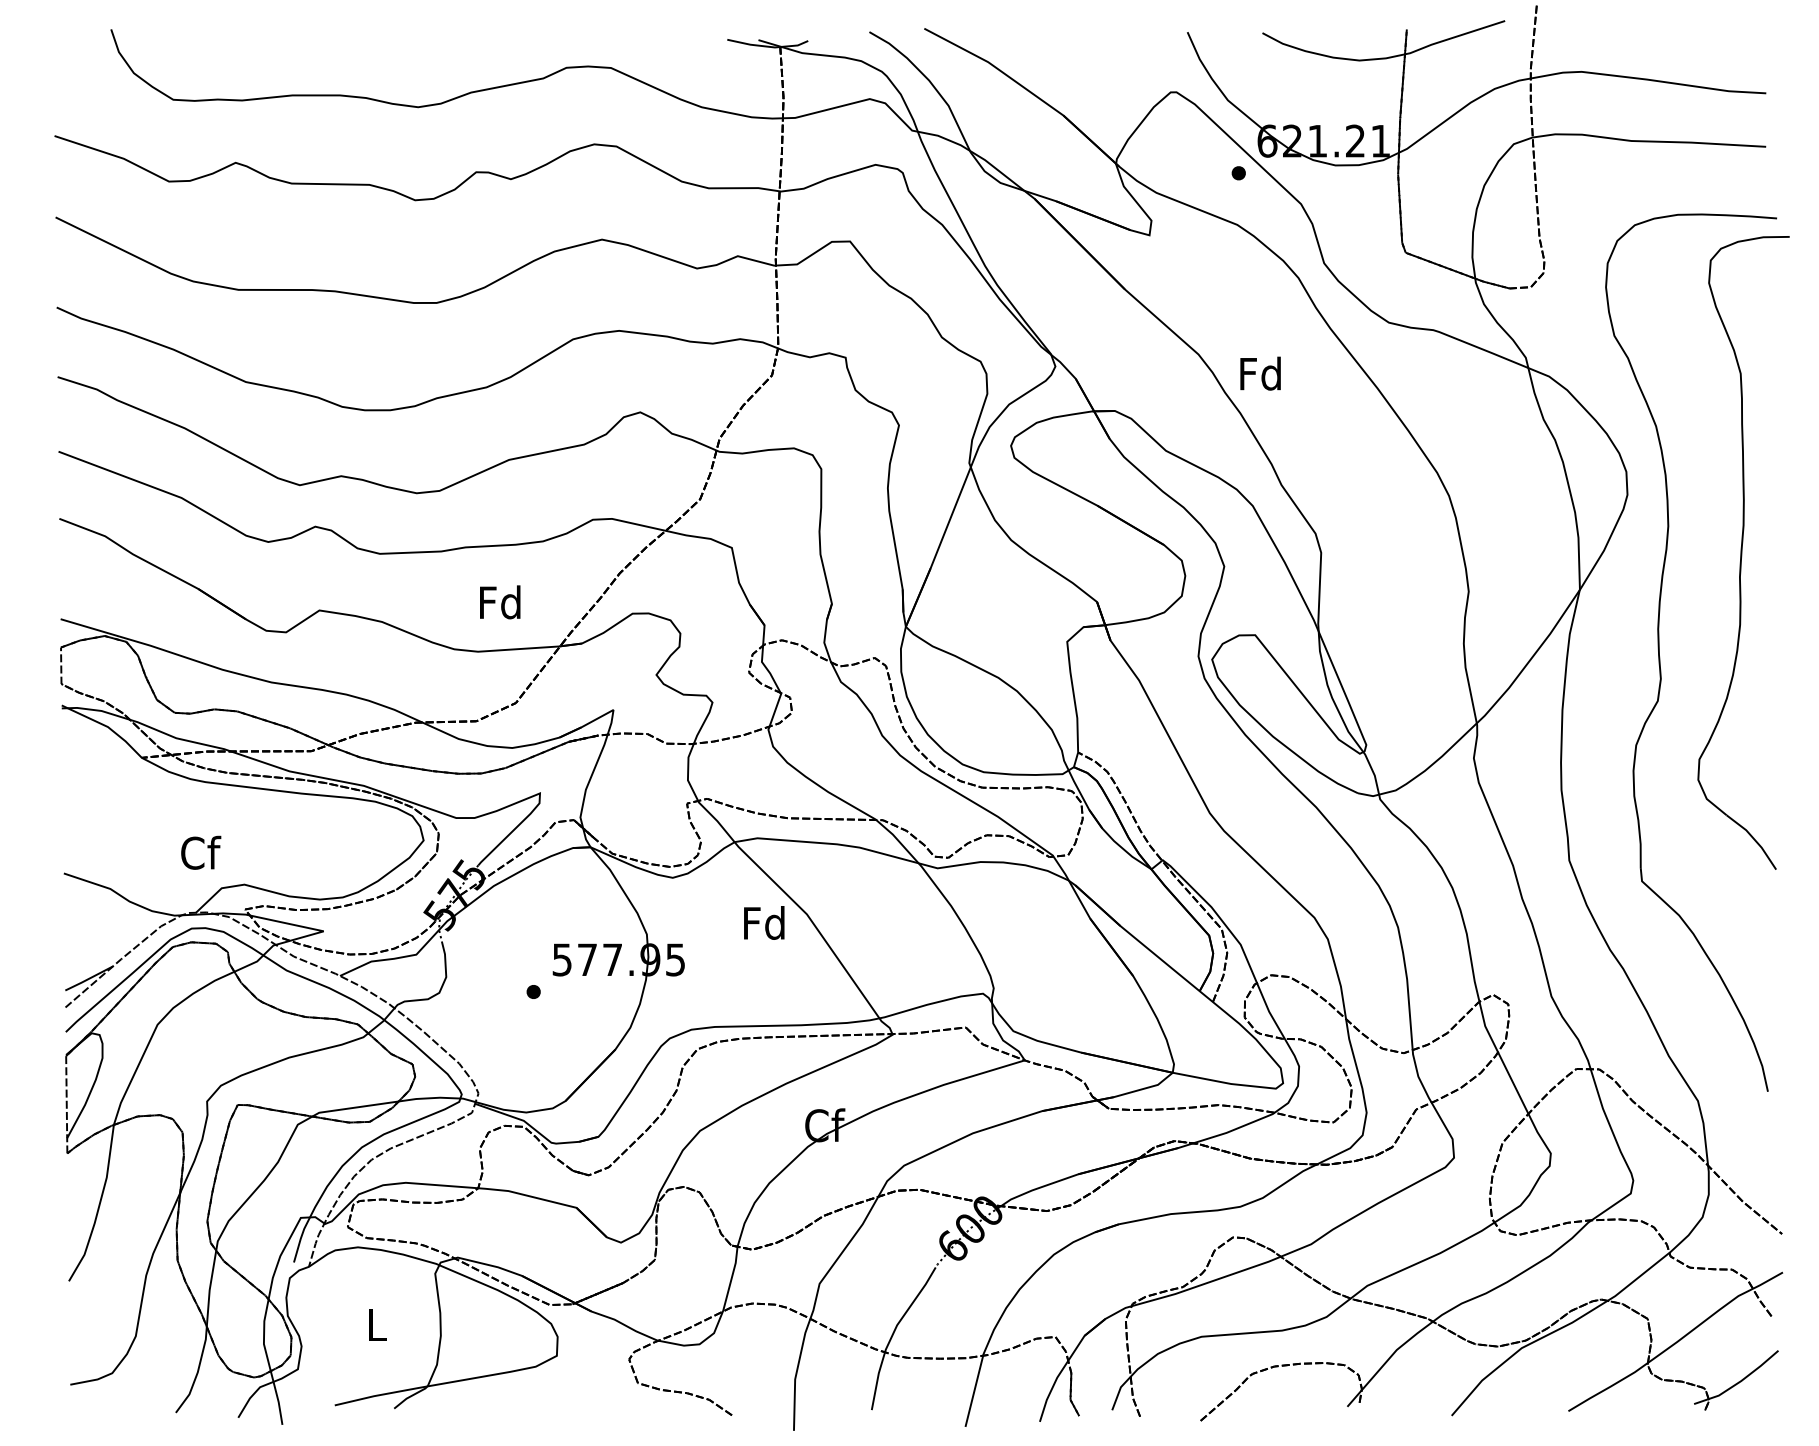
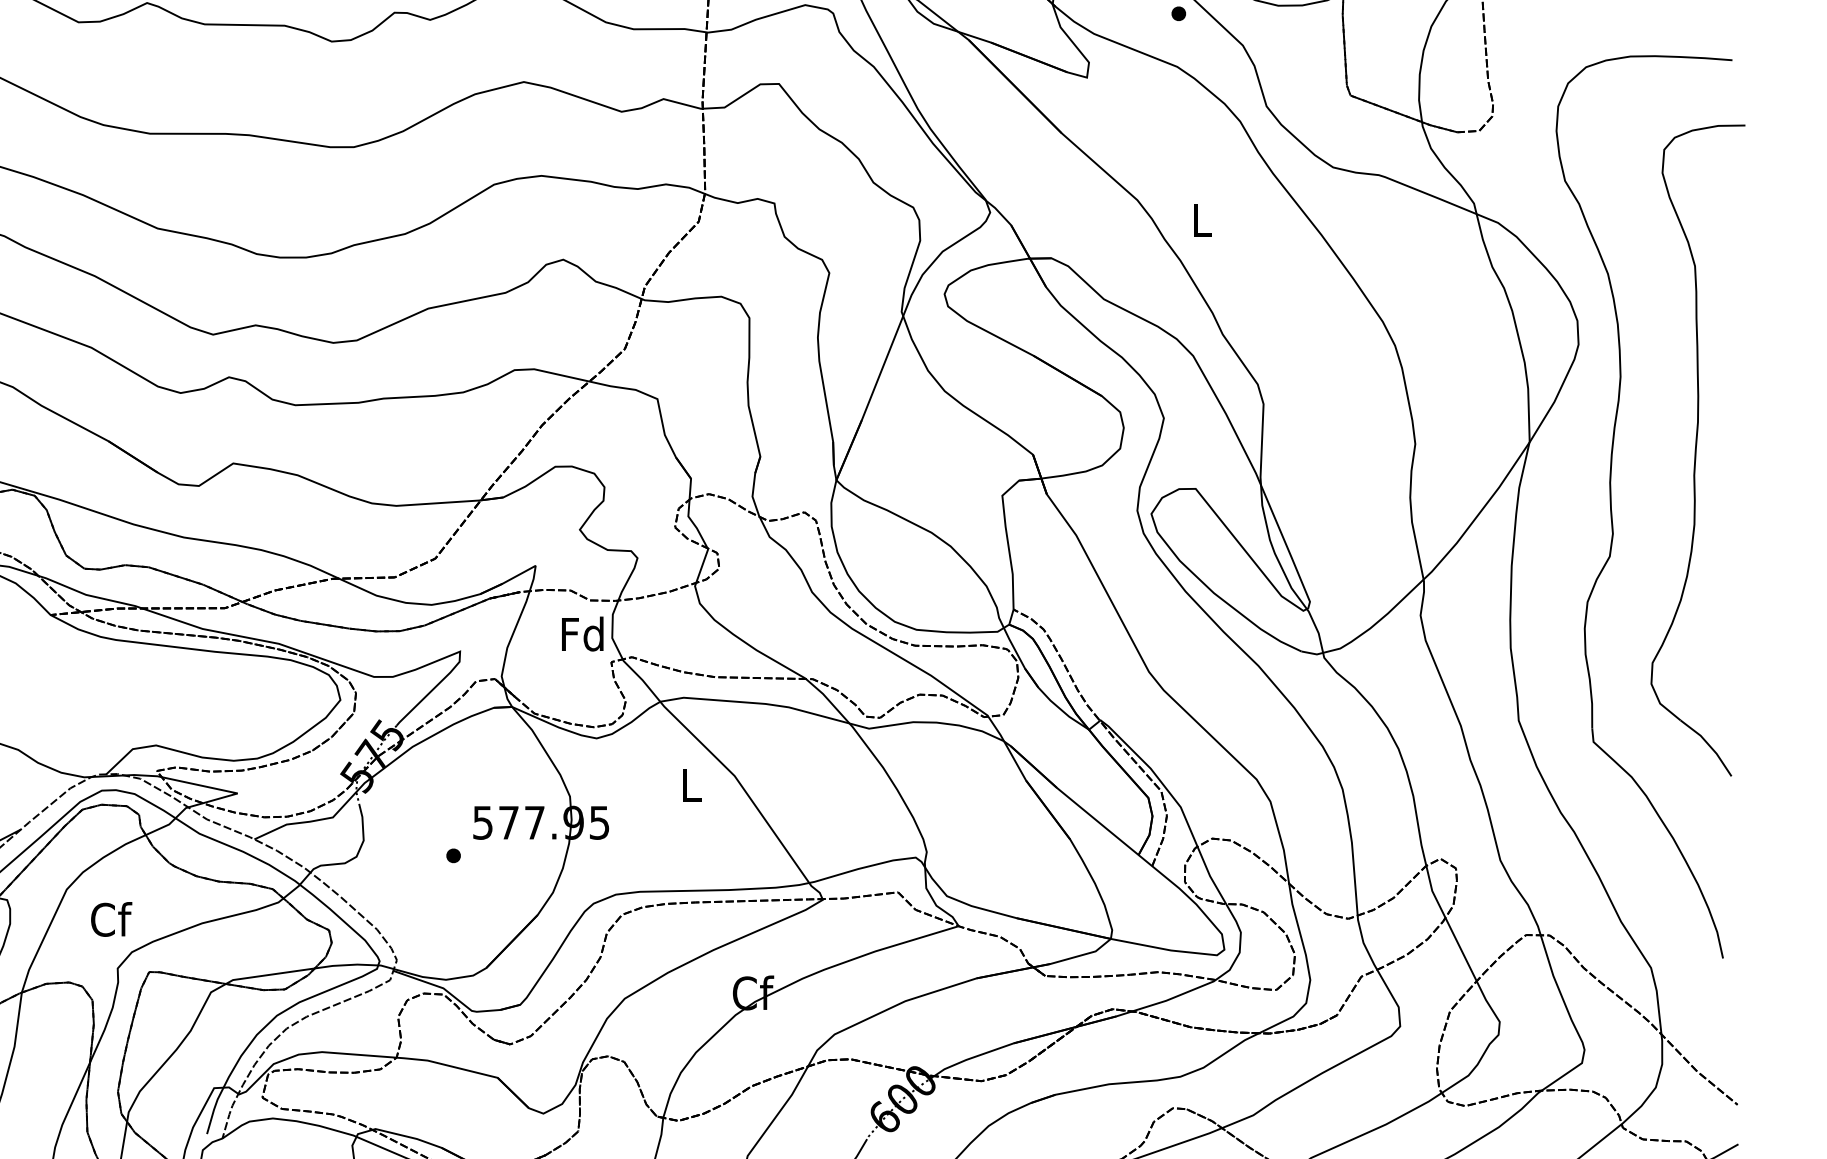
text: (1260, 373) -> (1201, 219), Fd -> L
part: (1743, 552) -> (1697, 450), moved
text: (500, 602) -> (583, 634), moved
text: (201, 852) -> (111, 919), moved
text: (764, 922) -> (691, 784), Fd -> L

